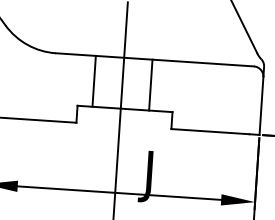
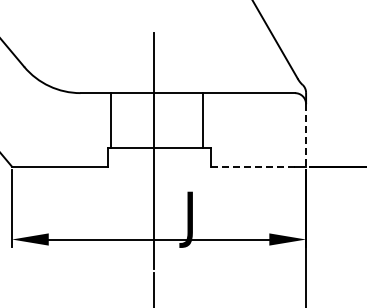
line: (93, 81) -> (110, 120), moved
line: (151, 84) -> (203, 120), moved
line: (261, 106) -> (306, 135), solid -> dashed
line: (211, 131) -> (253, 166), solid -> dashed

